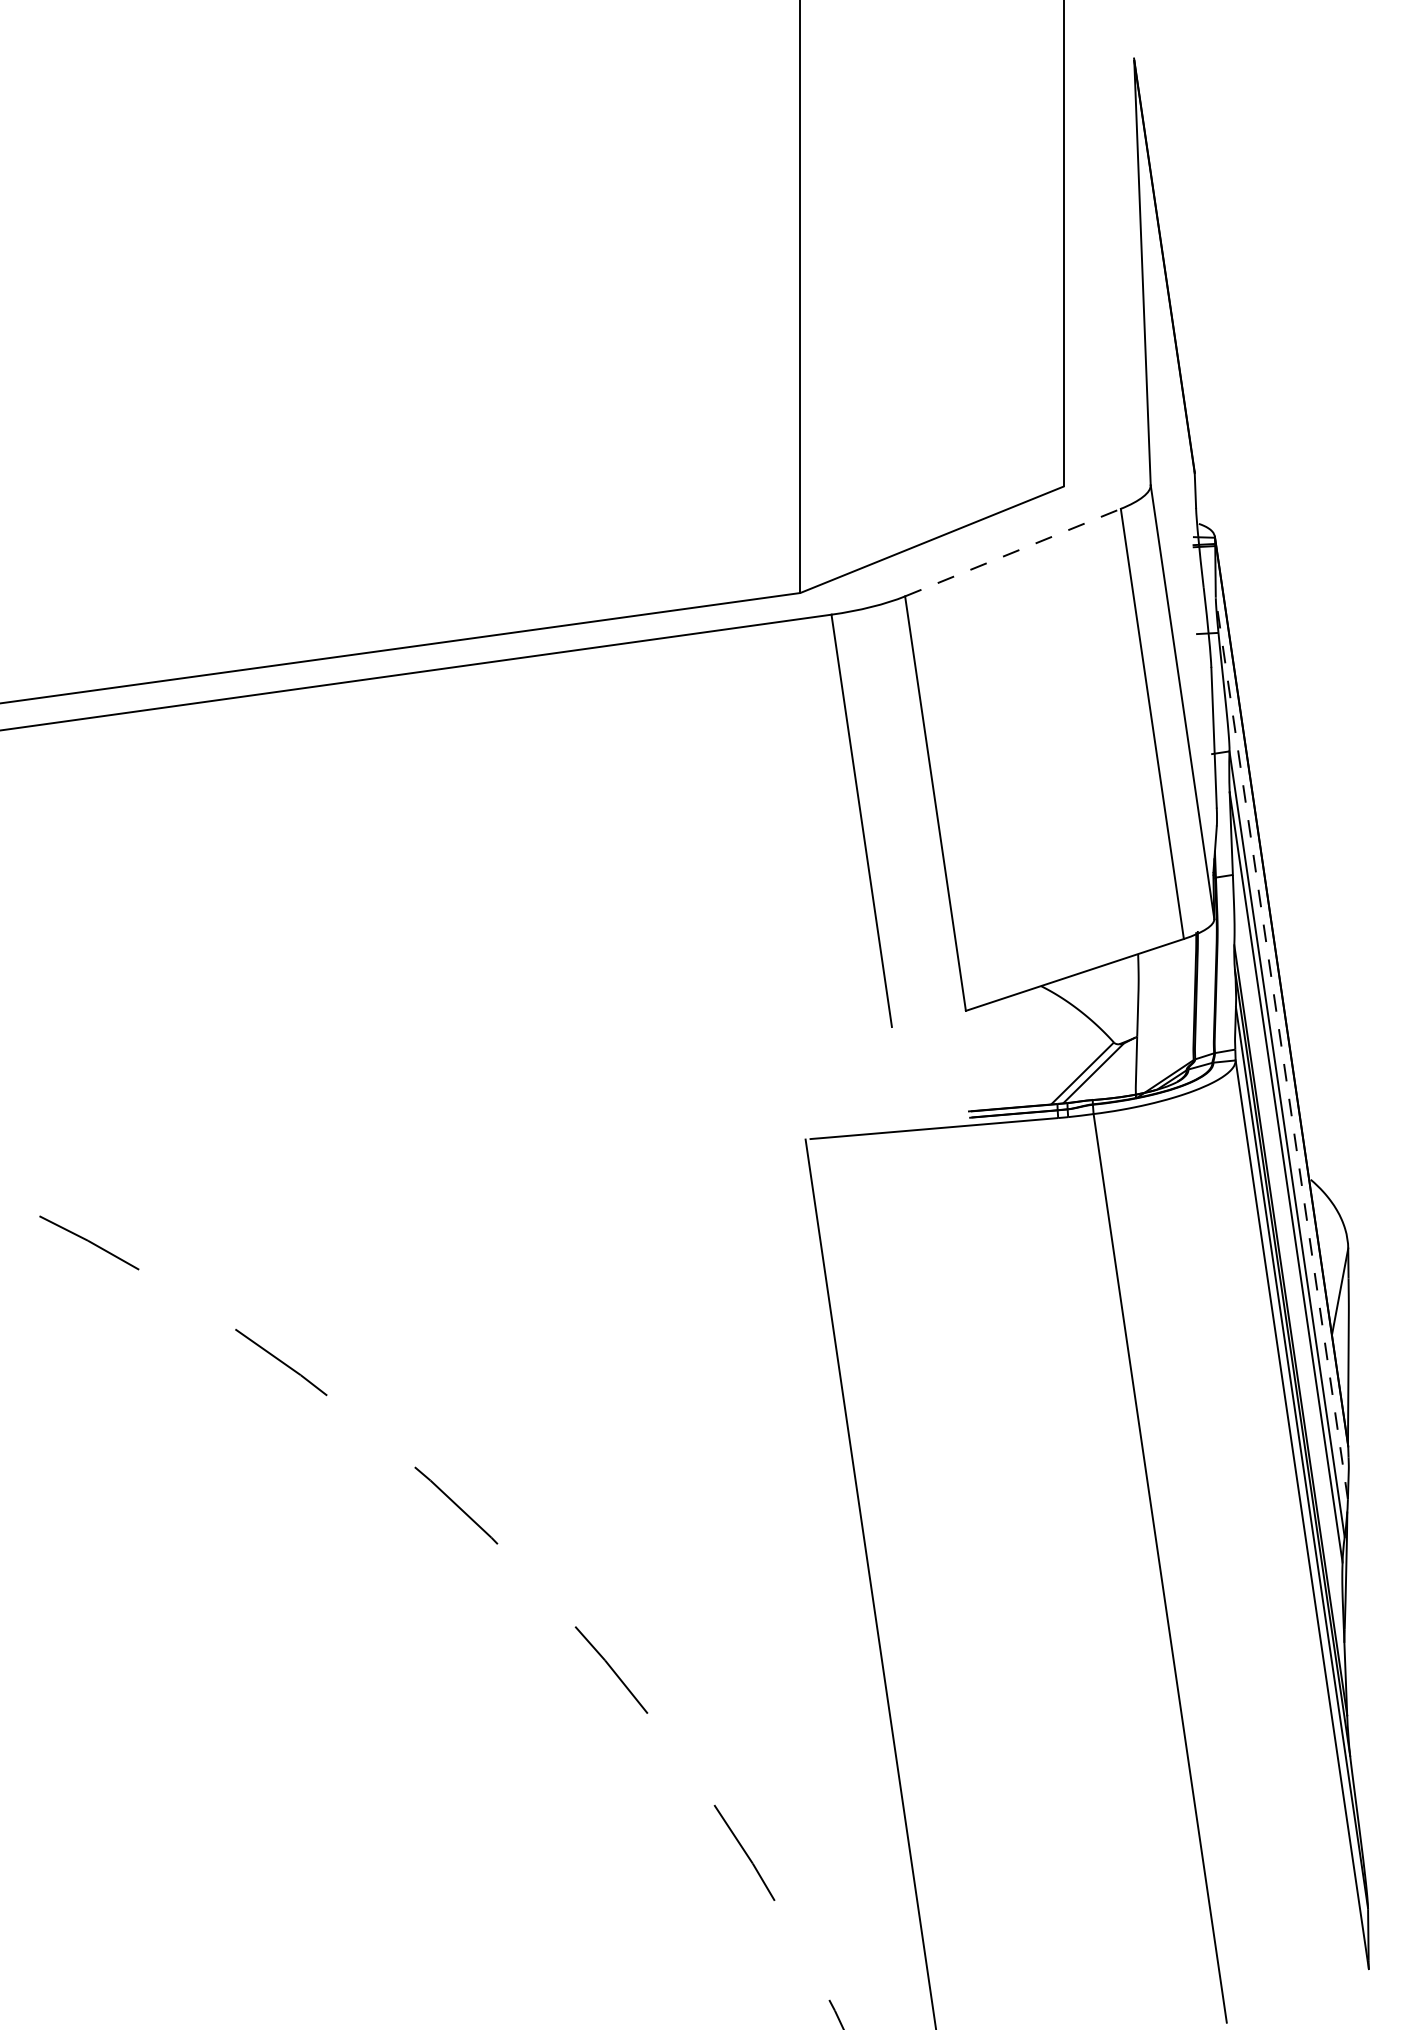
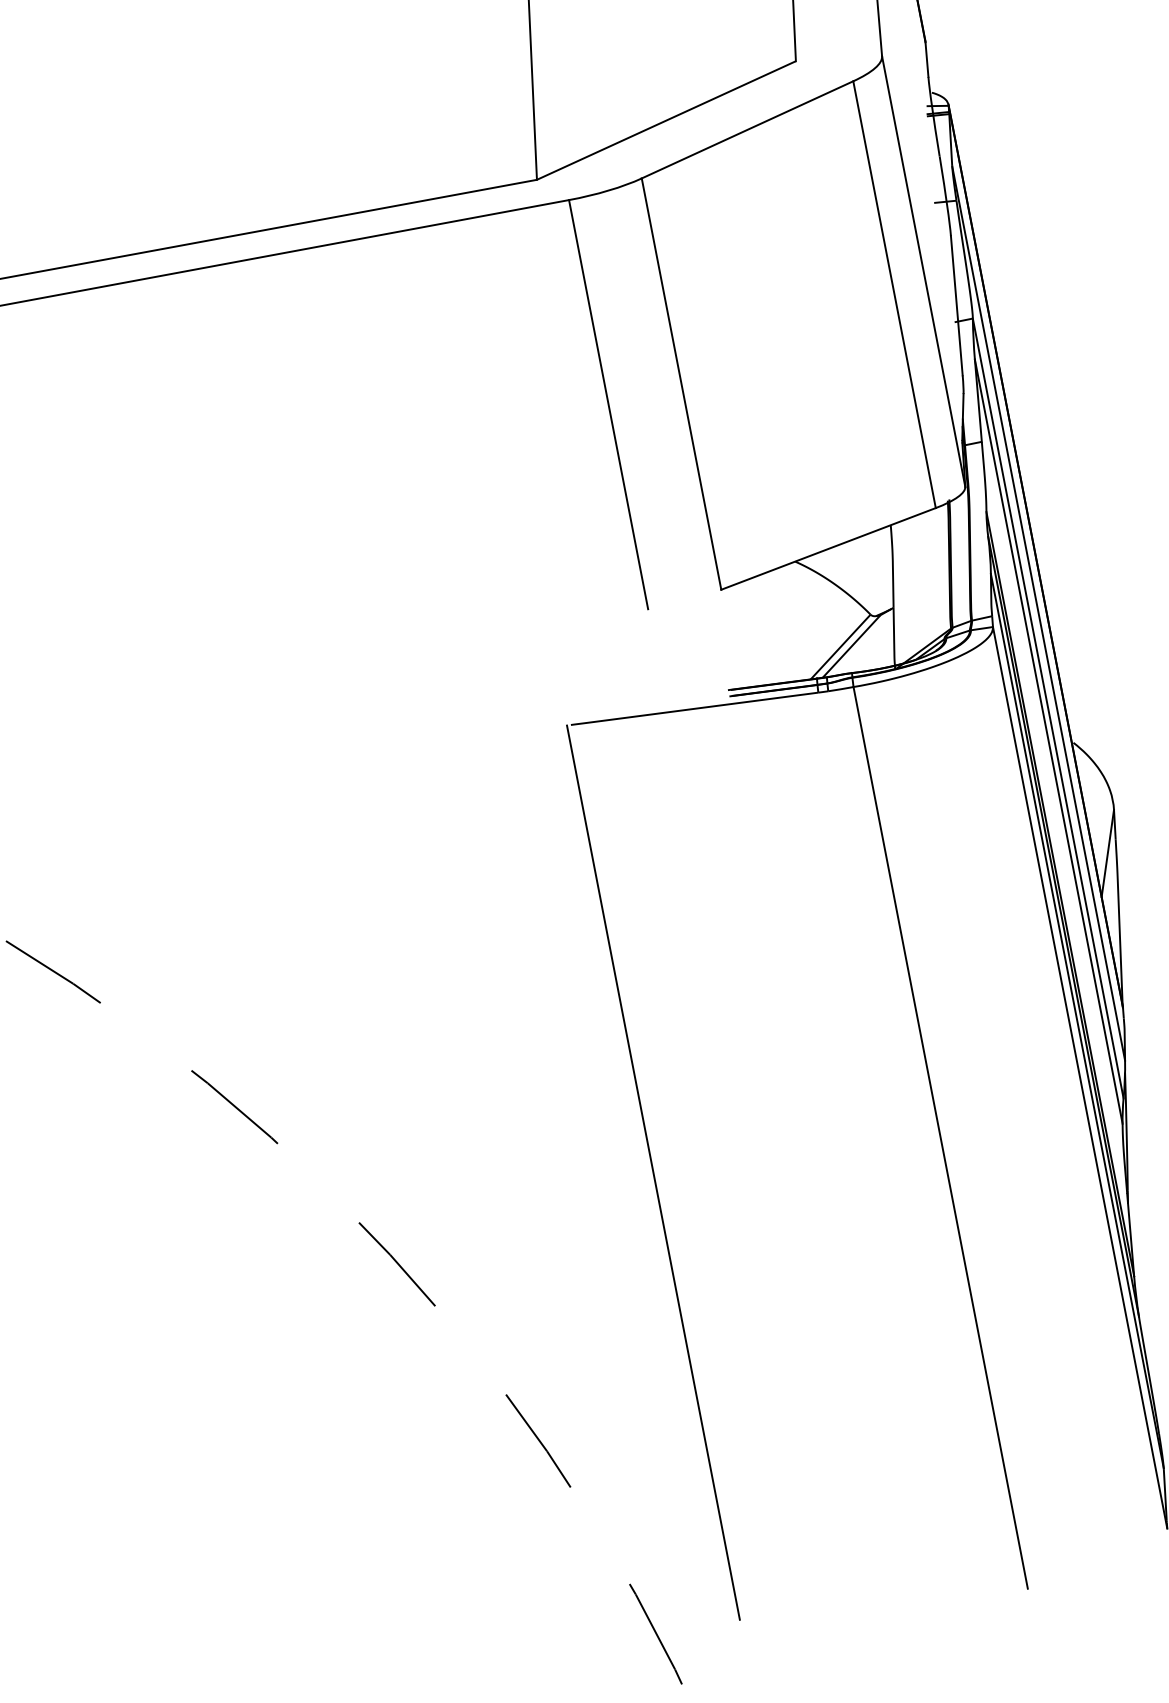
line: (1013, 552) -> (748, 129), dashed -> solid
line: (1281, 1048) -> (1038, 613), dashed -> solid

